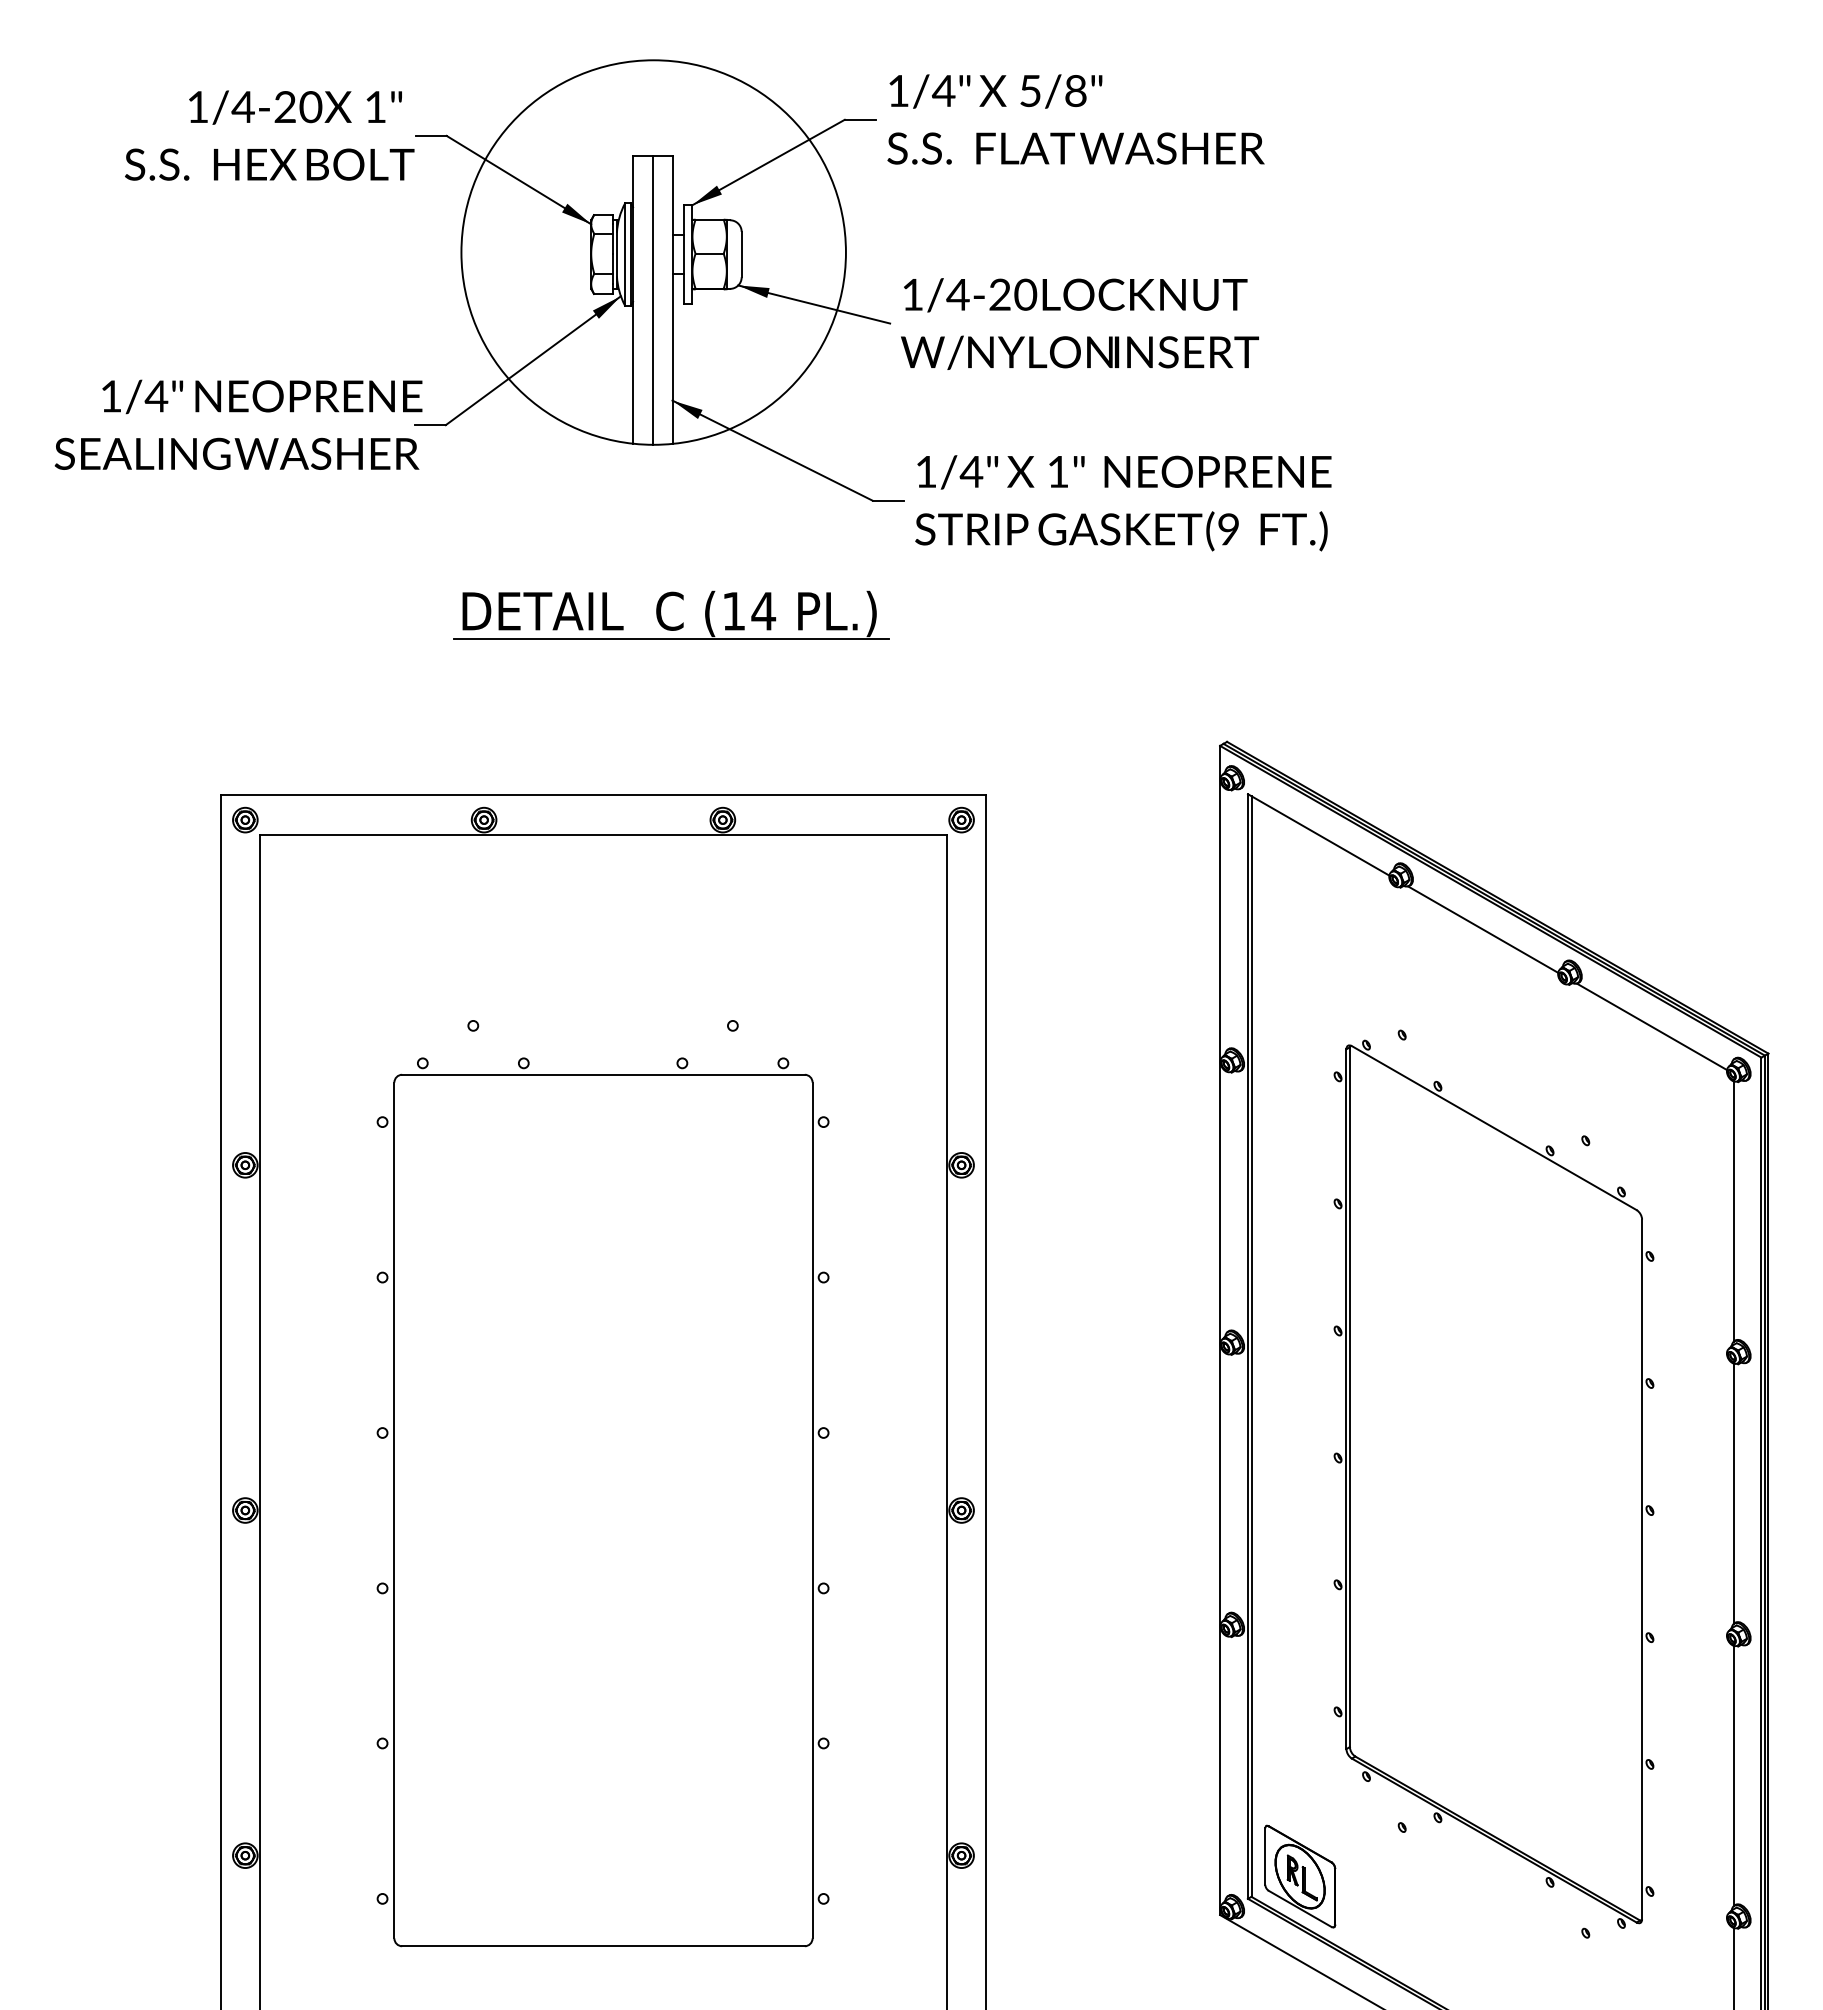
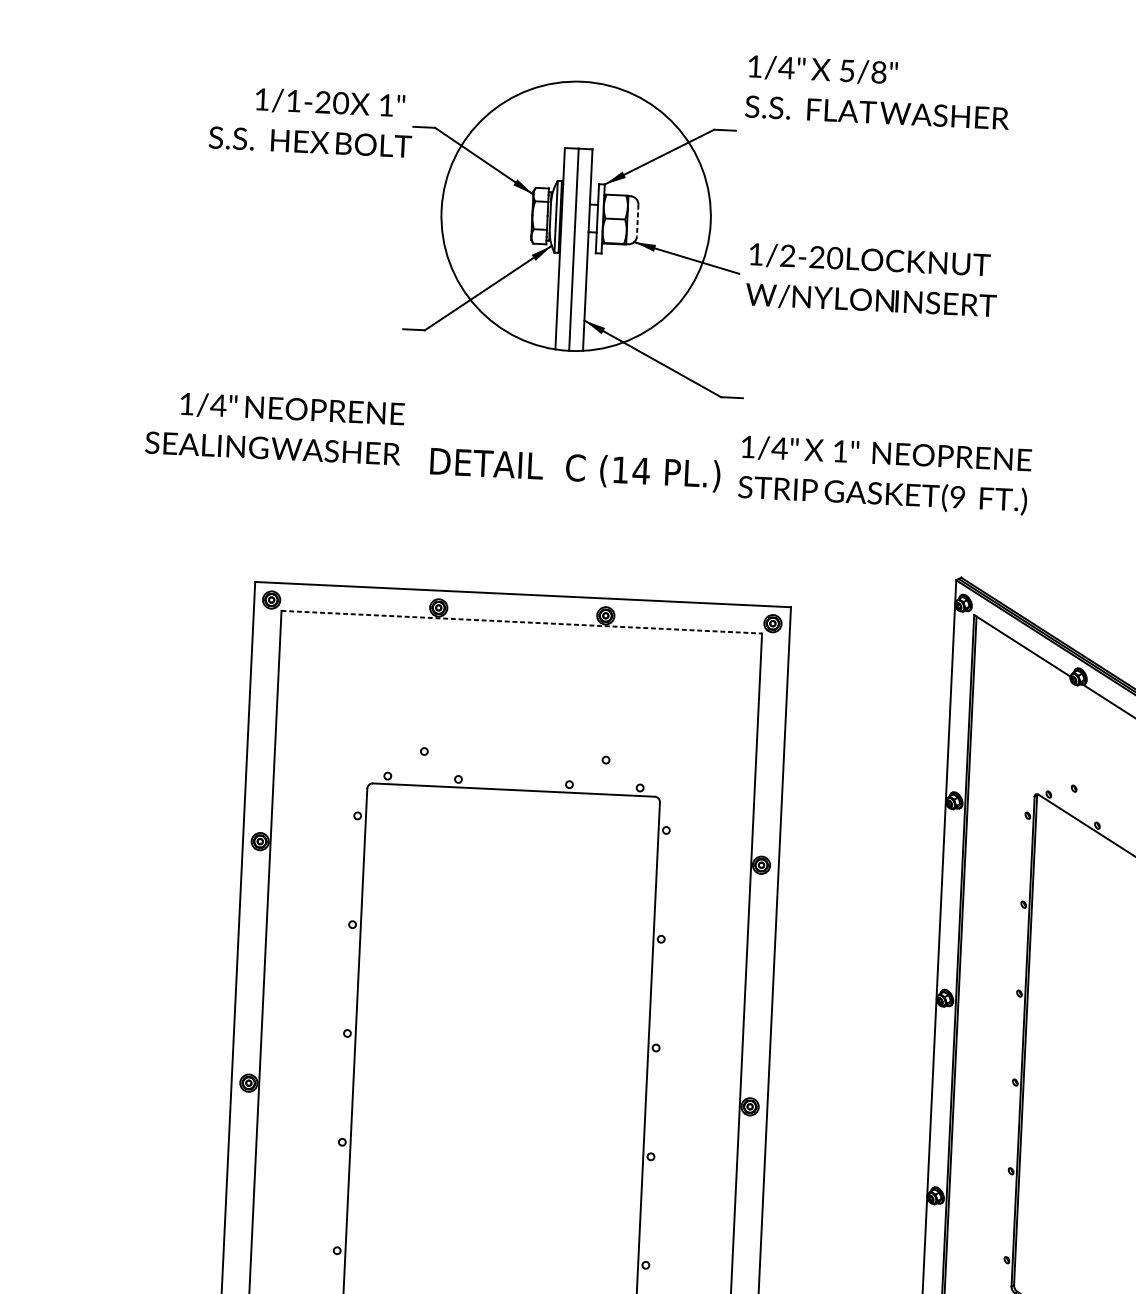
text: (242, 106) -> (293, 100), 1/4-20 -> 1/1-20
text: (1075, 119) -> (877, 92), moved
line: (741, 254) -> (637, 220), solid -> dashed
text: (957, 294) -> (787, 255), 1/4-20 -> 1/2-20
text: (238, 424) -> (274, 427), moved
text: (1123, 503) -> (885, 475), moved
line: (671, 639) -> (575, 487), removed
line: (603, 834) -> (521, 621), solid -> dashed

